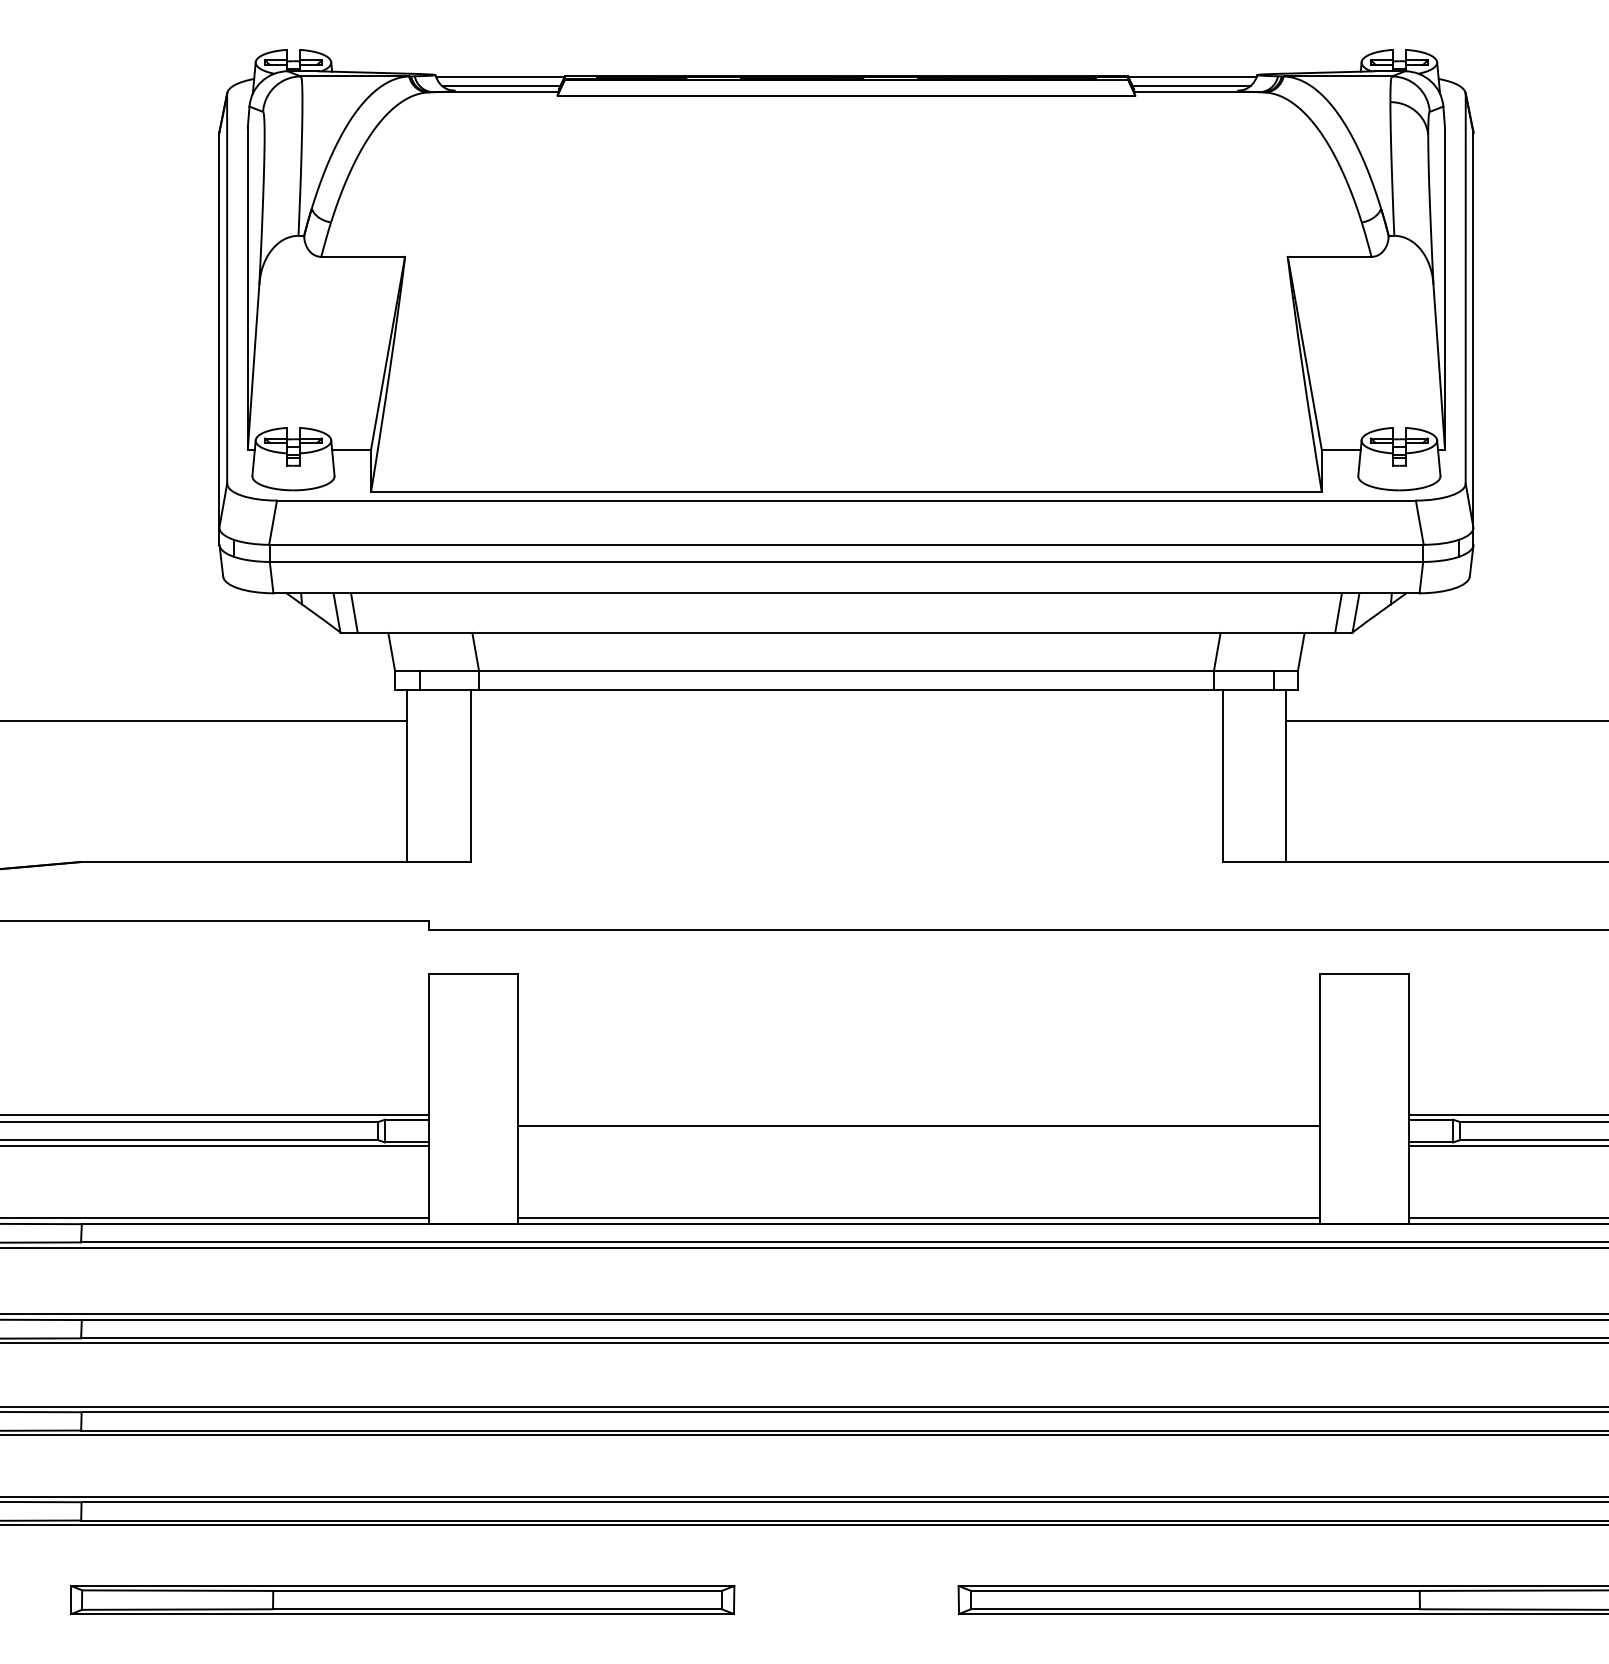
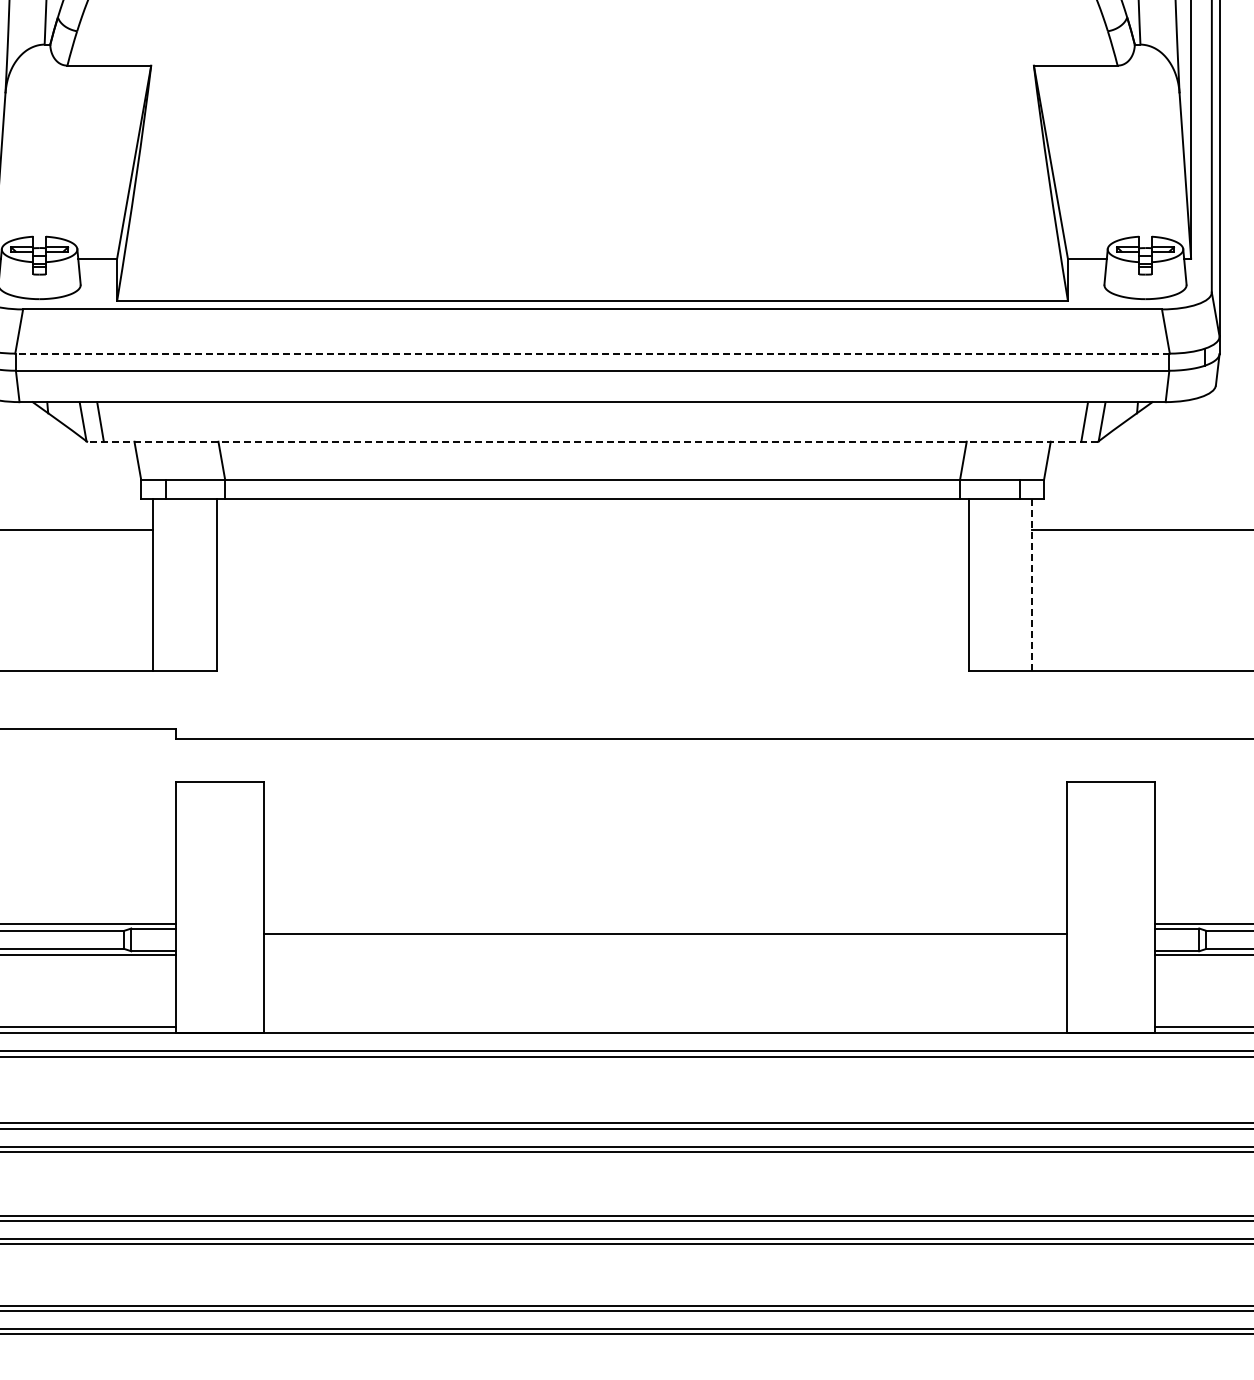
line: (845, 544) -> (591, 353), solid -> dashed
line: (846, 632) -> (592, 441), solid -> dashed
line: (1285, 776) -> (1031, 585), solid -> dashed
line: (918, 1218) -> (664, 1027), removed

